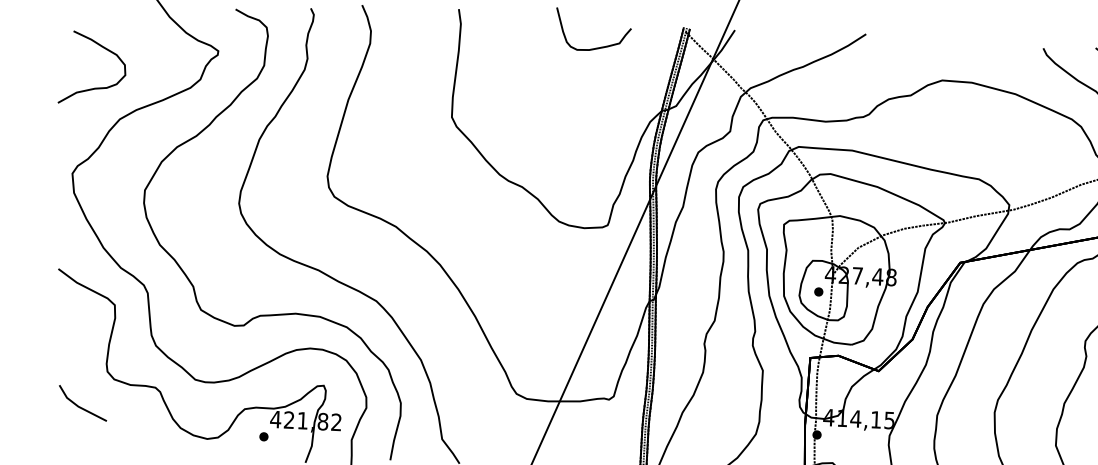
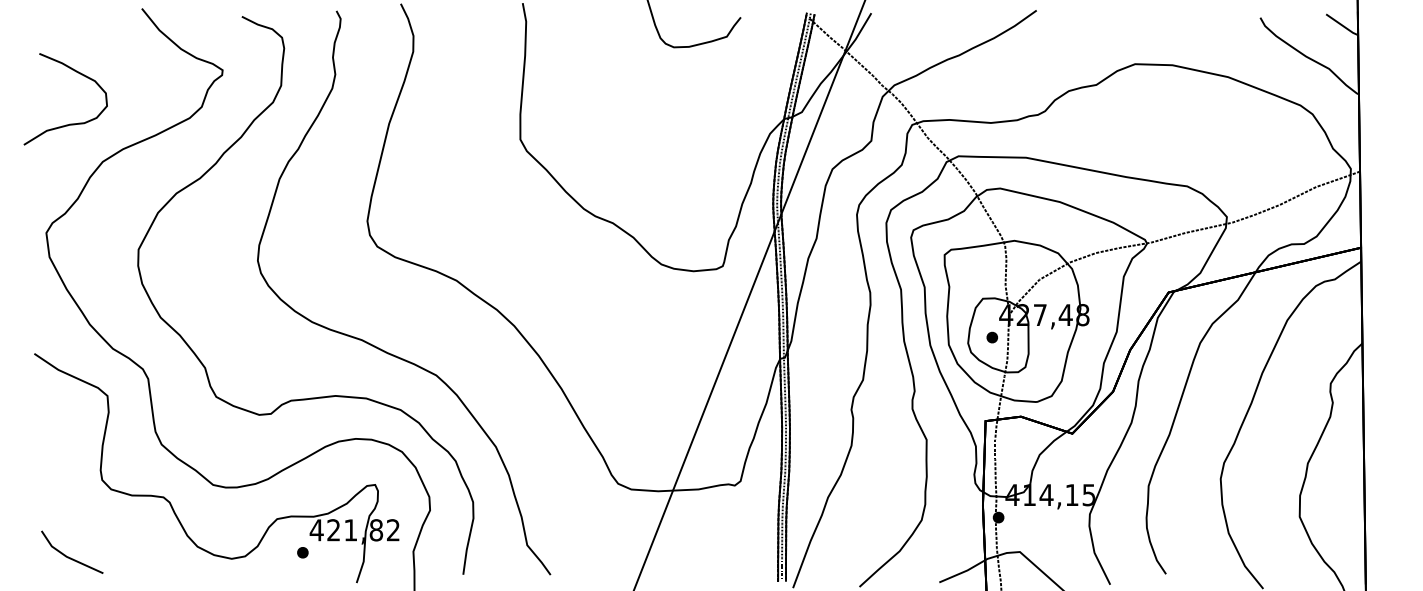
line: (81, 407) -> (70, 557), moved

